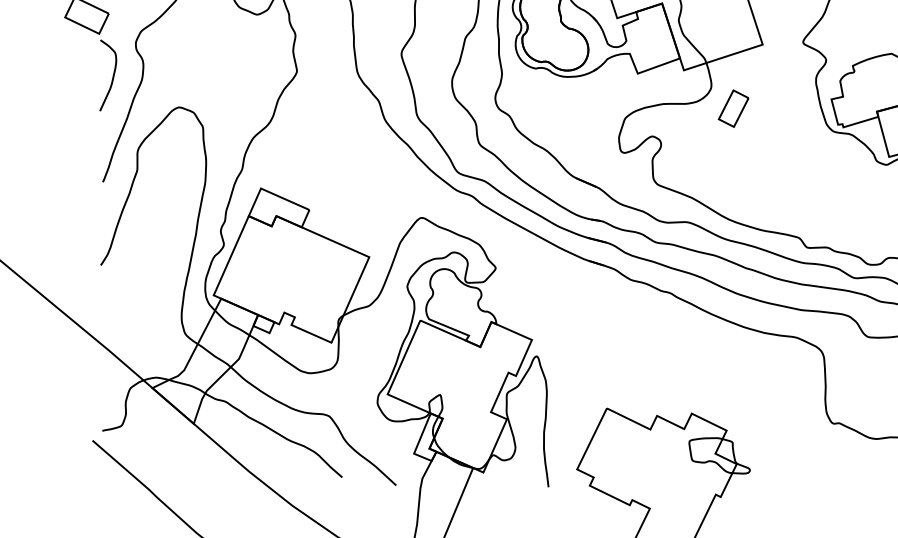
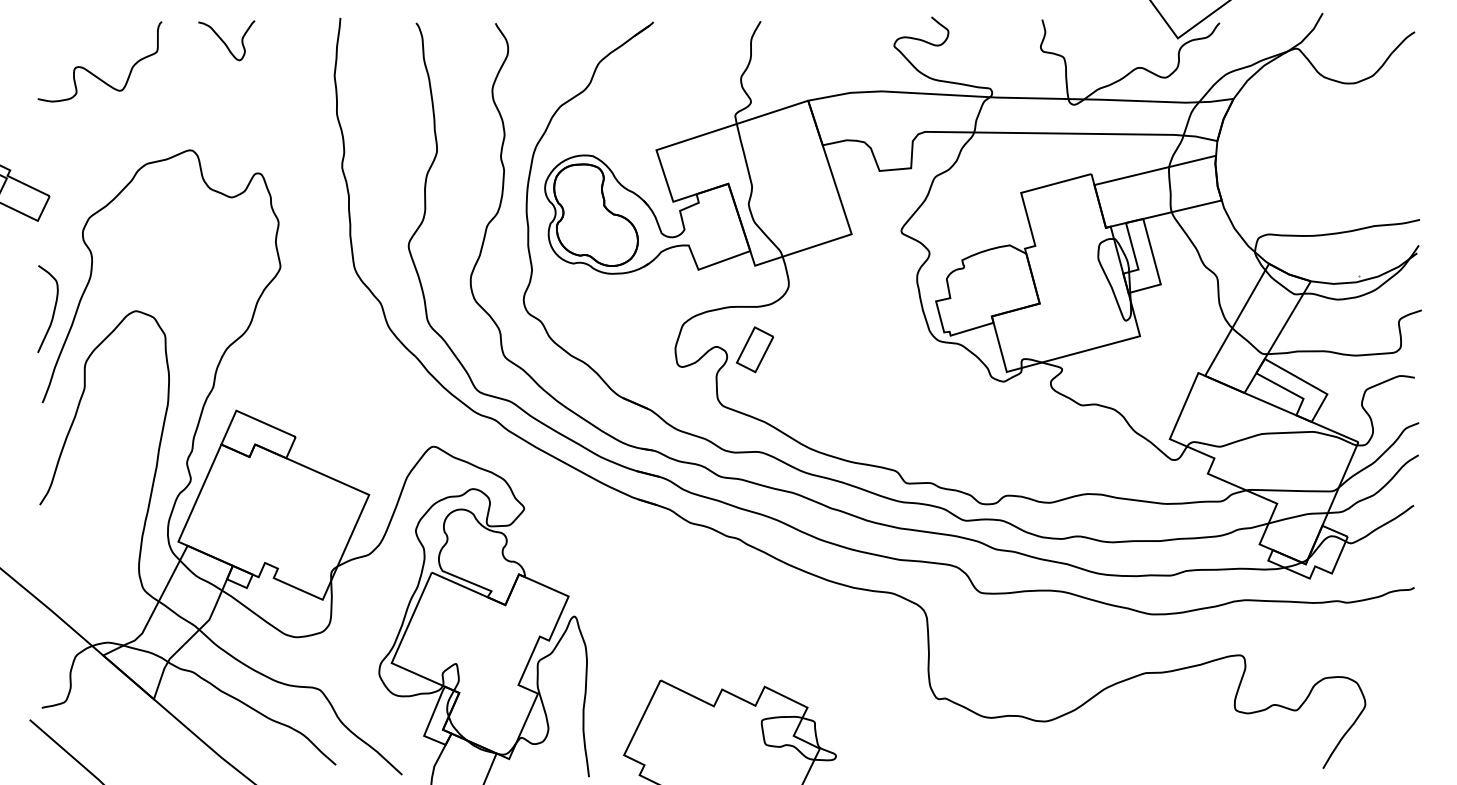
curve: (112, 75) -> (53, 309), moved
part: (733, 108) -> (754, 349), moved

